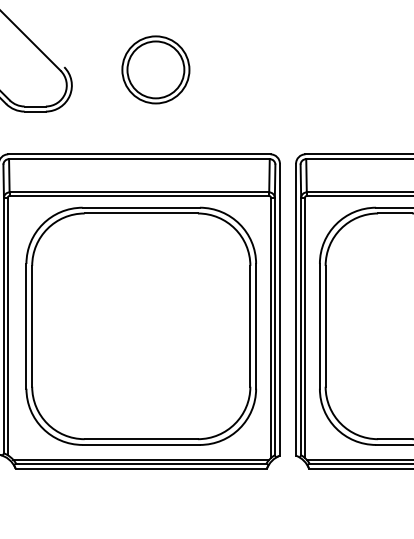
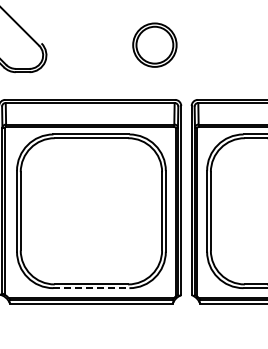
part: (155, 68) -> (154, 44), moved
line: (141, 445) -> (91, 288), solid -> dashed

